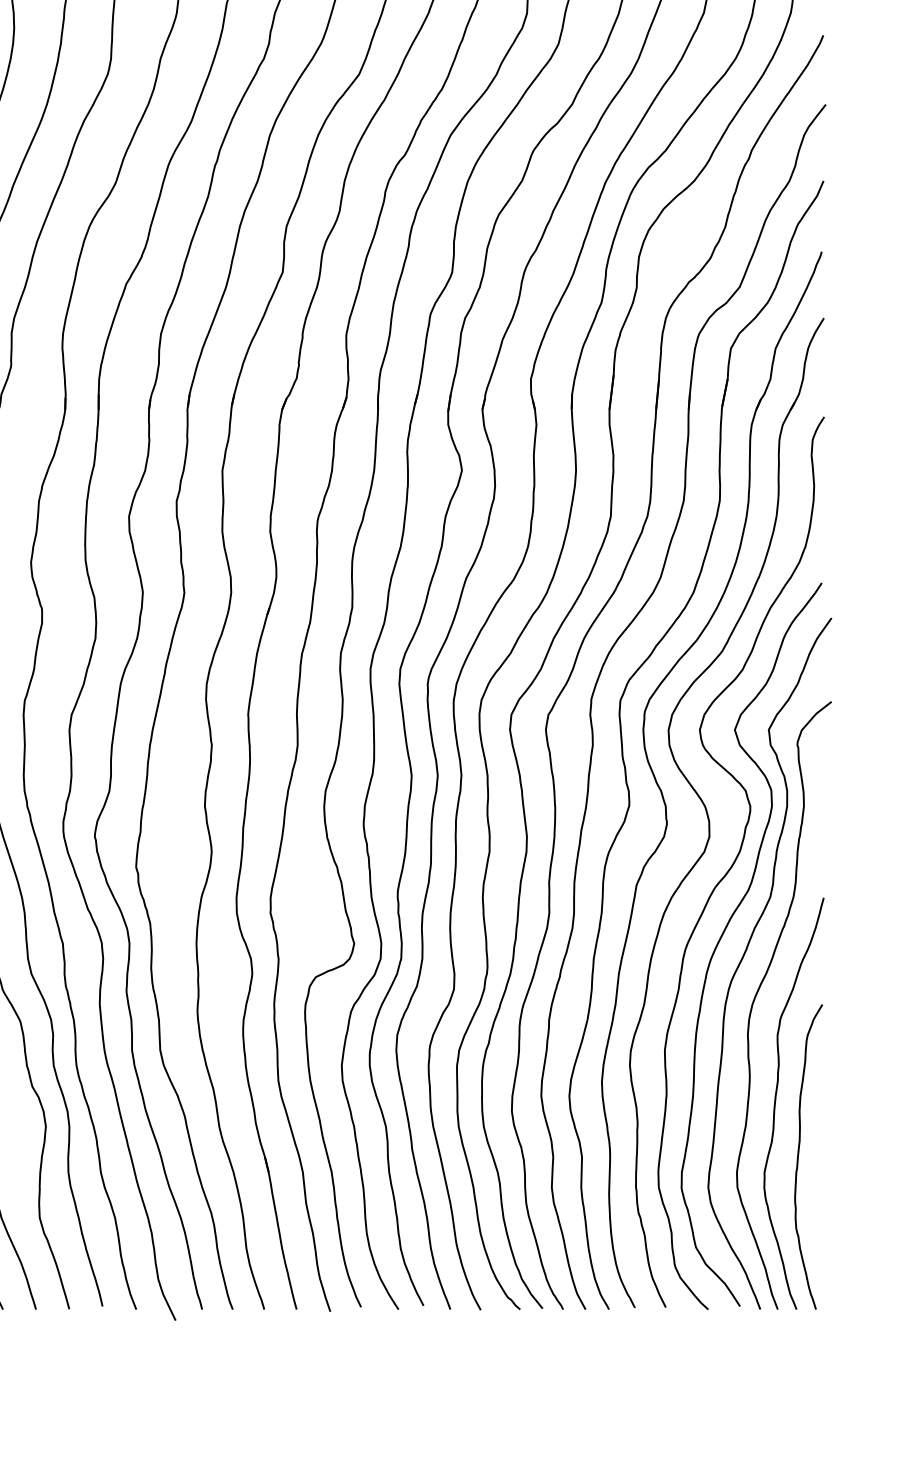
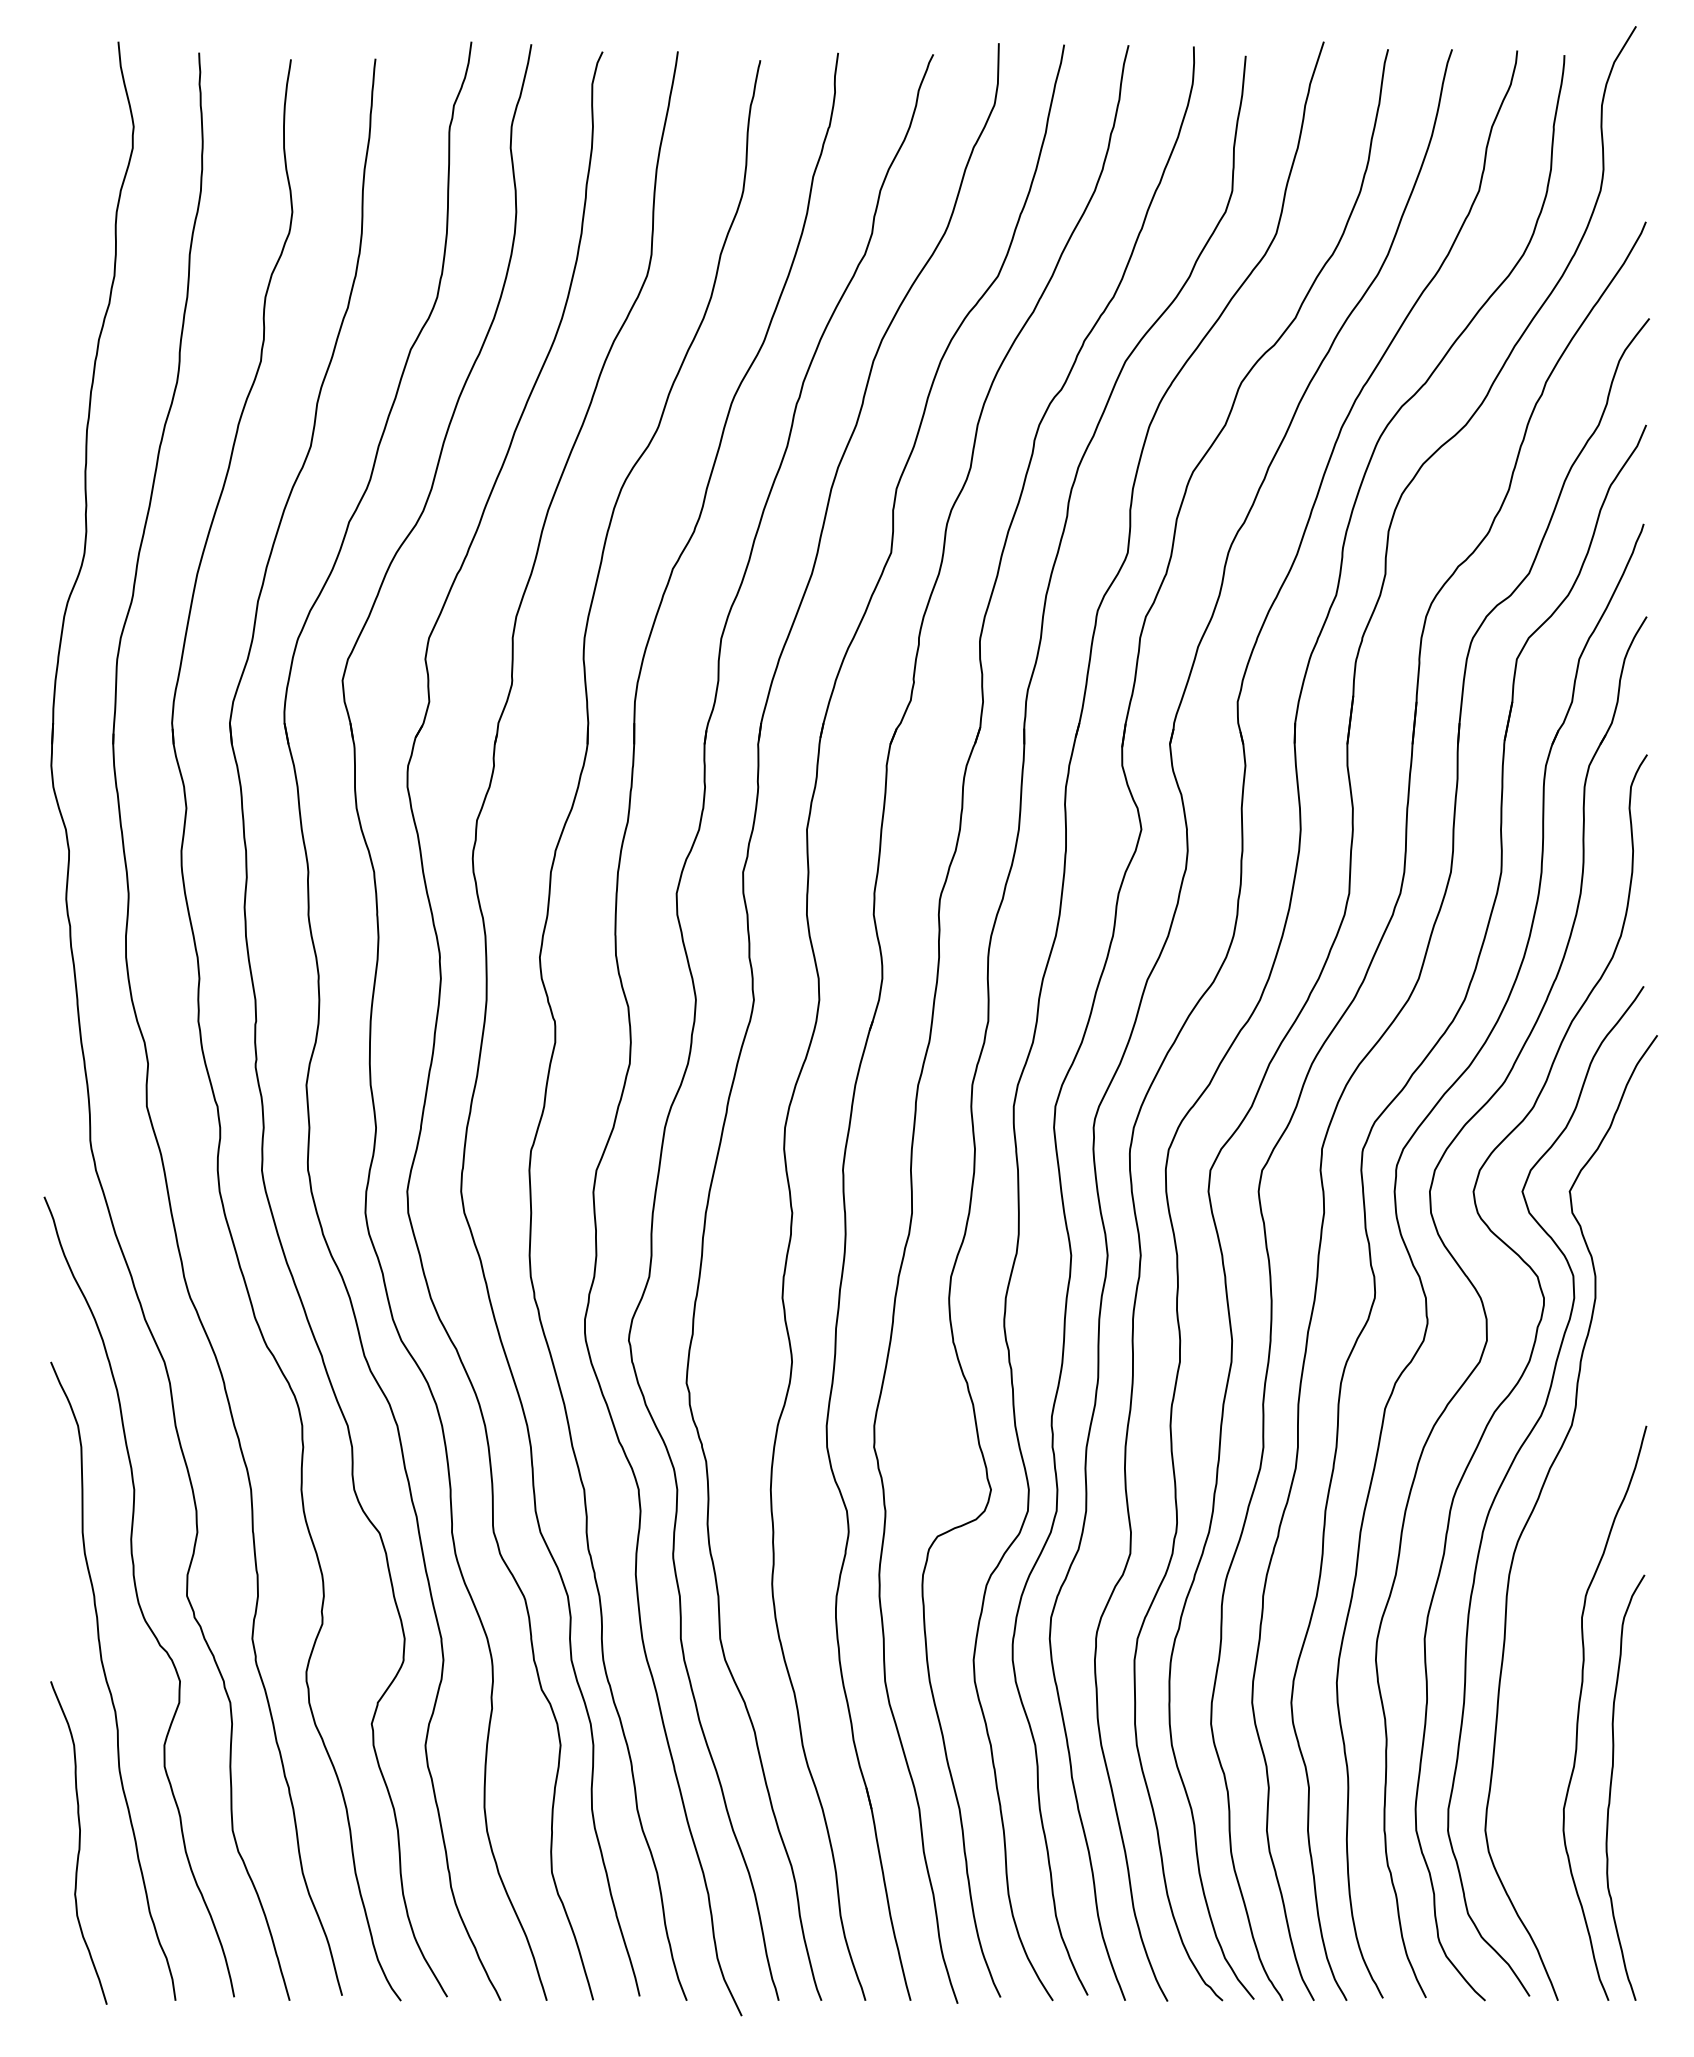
curve: (757, 994) -> (1553, 1561), removed

